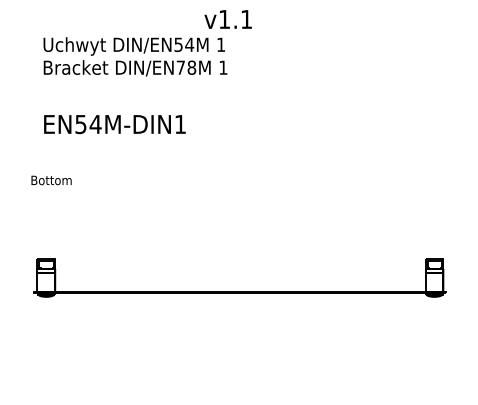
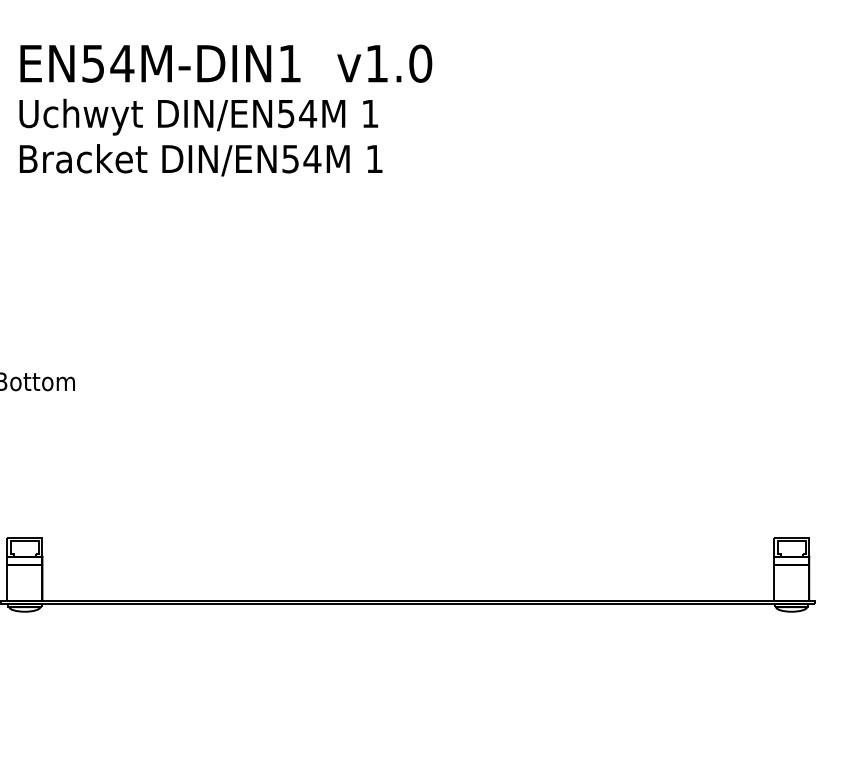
text: (246, 19) -> (420, 63), v1.1 -> v1.0
text: (186, 67) -> (301, 158), DIN/EN78M -> DIN/EN54M
text: (114, 124) -> (159, 63), moved

